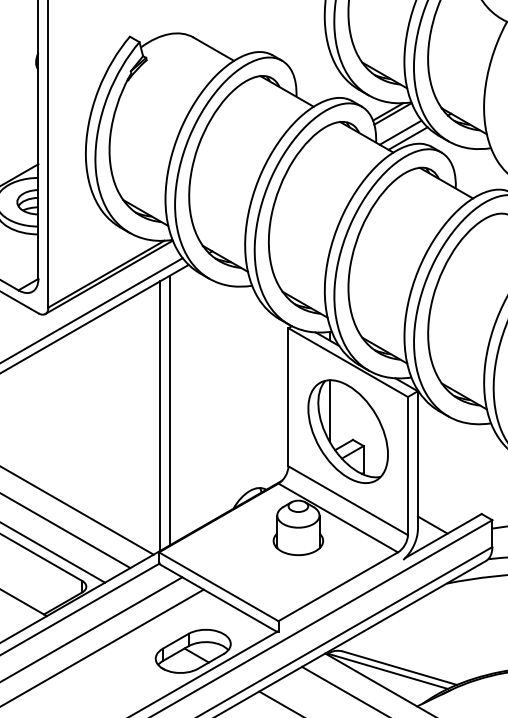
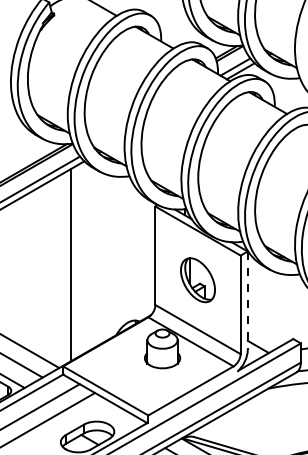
line: (160, 415) -> (64, 268), removed
part: (347, 431) -> (197, 280), size x0.6
line: (417, 460) -> (247, 300), solid -> dashed

